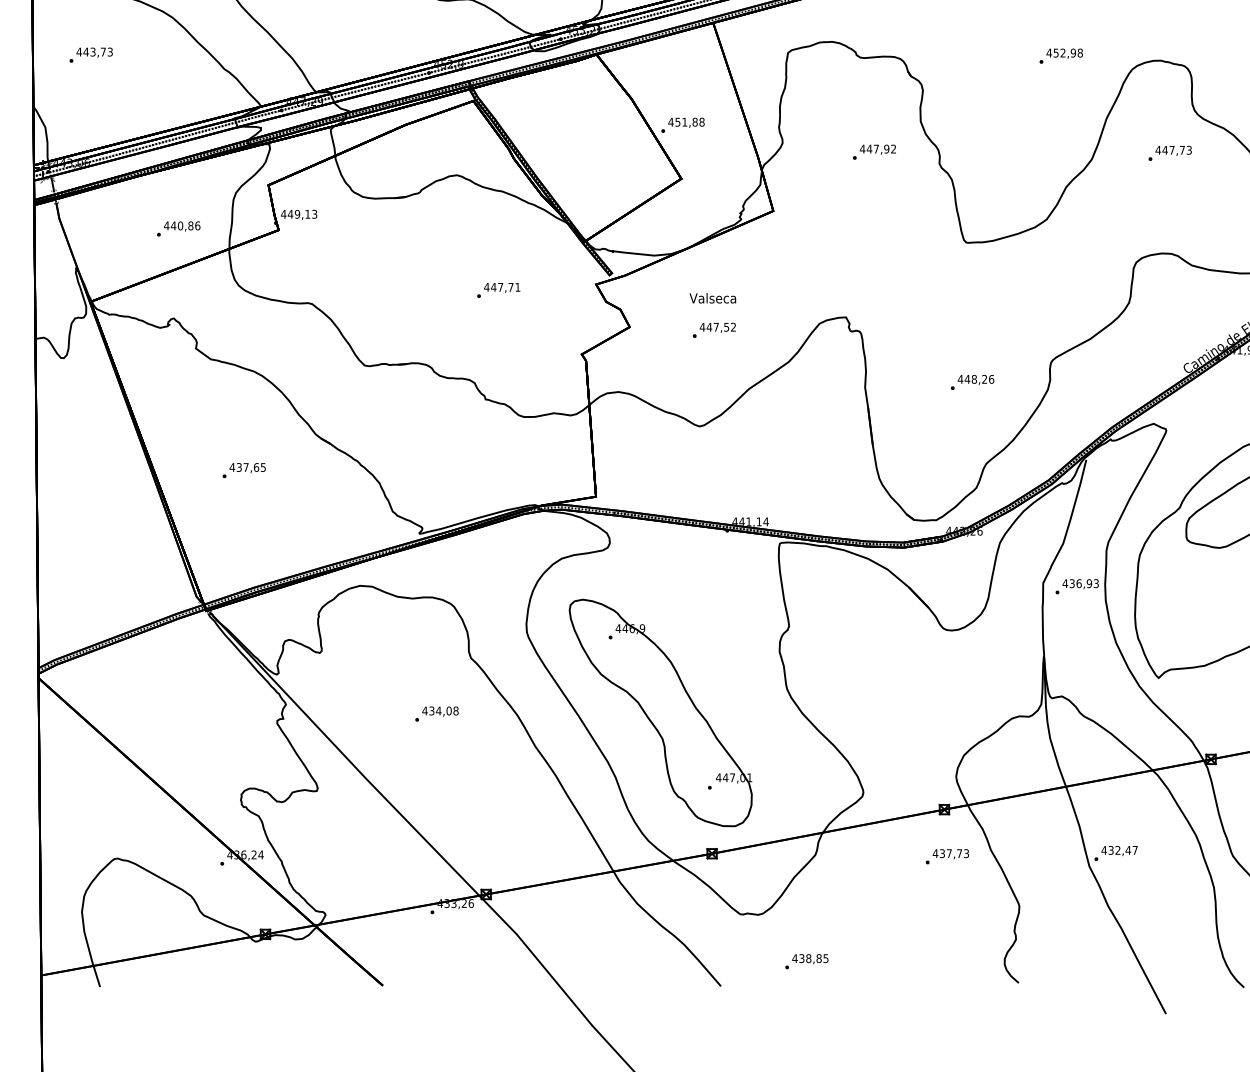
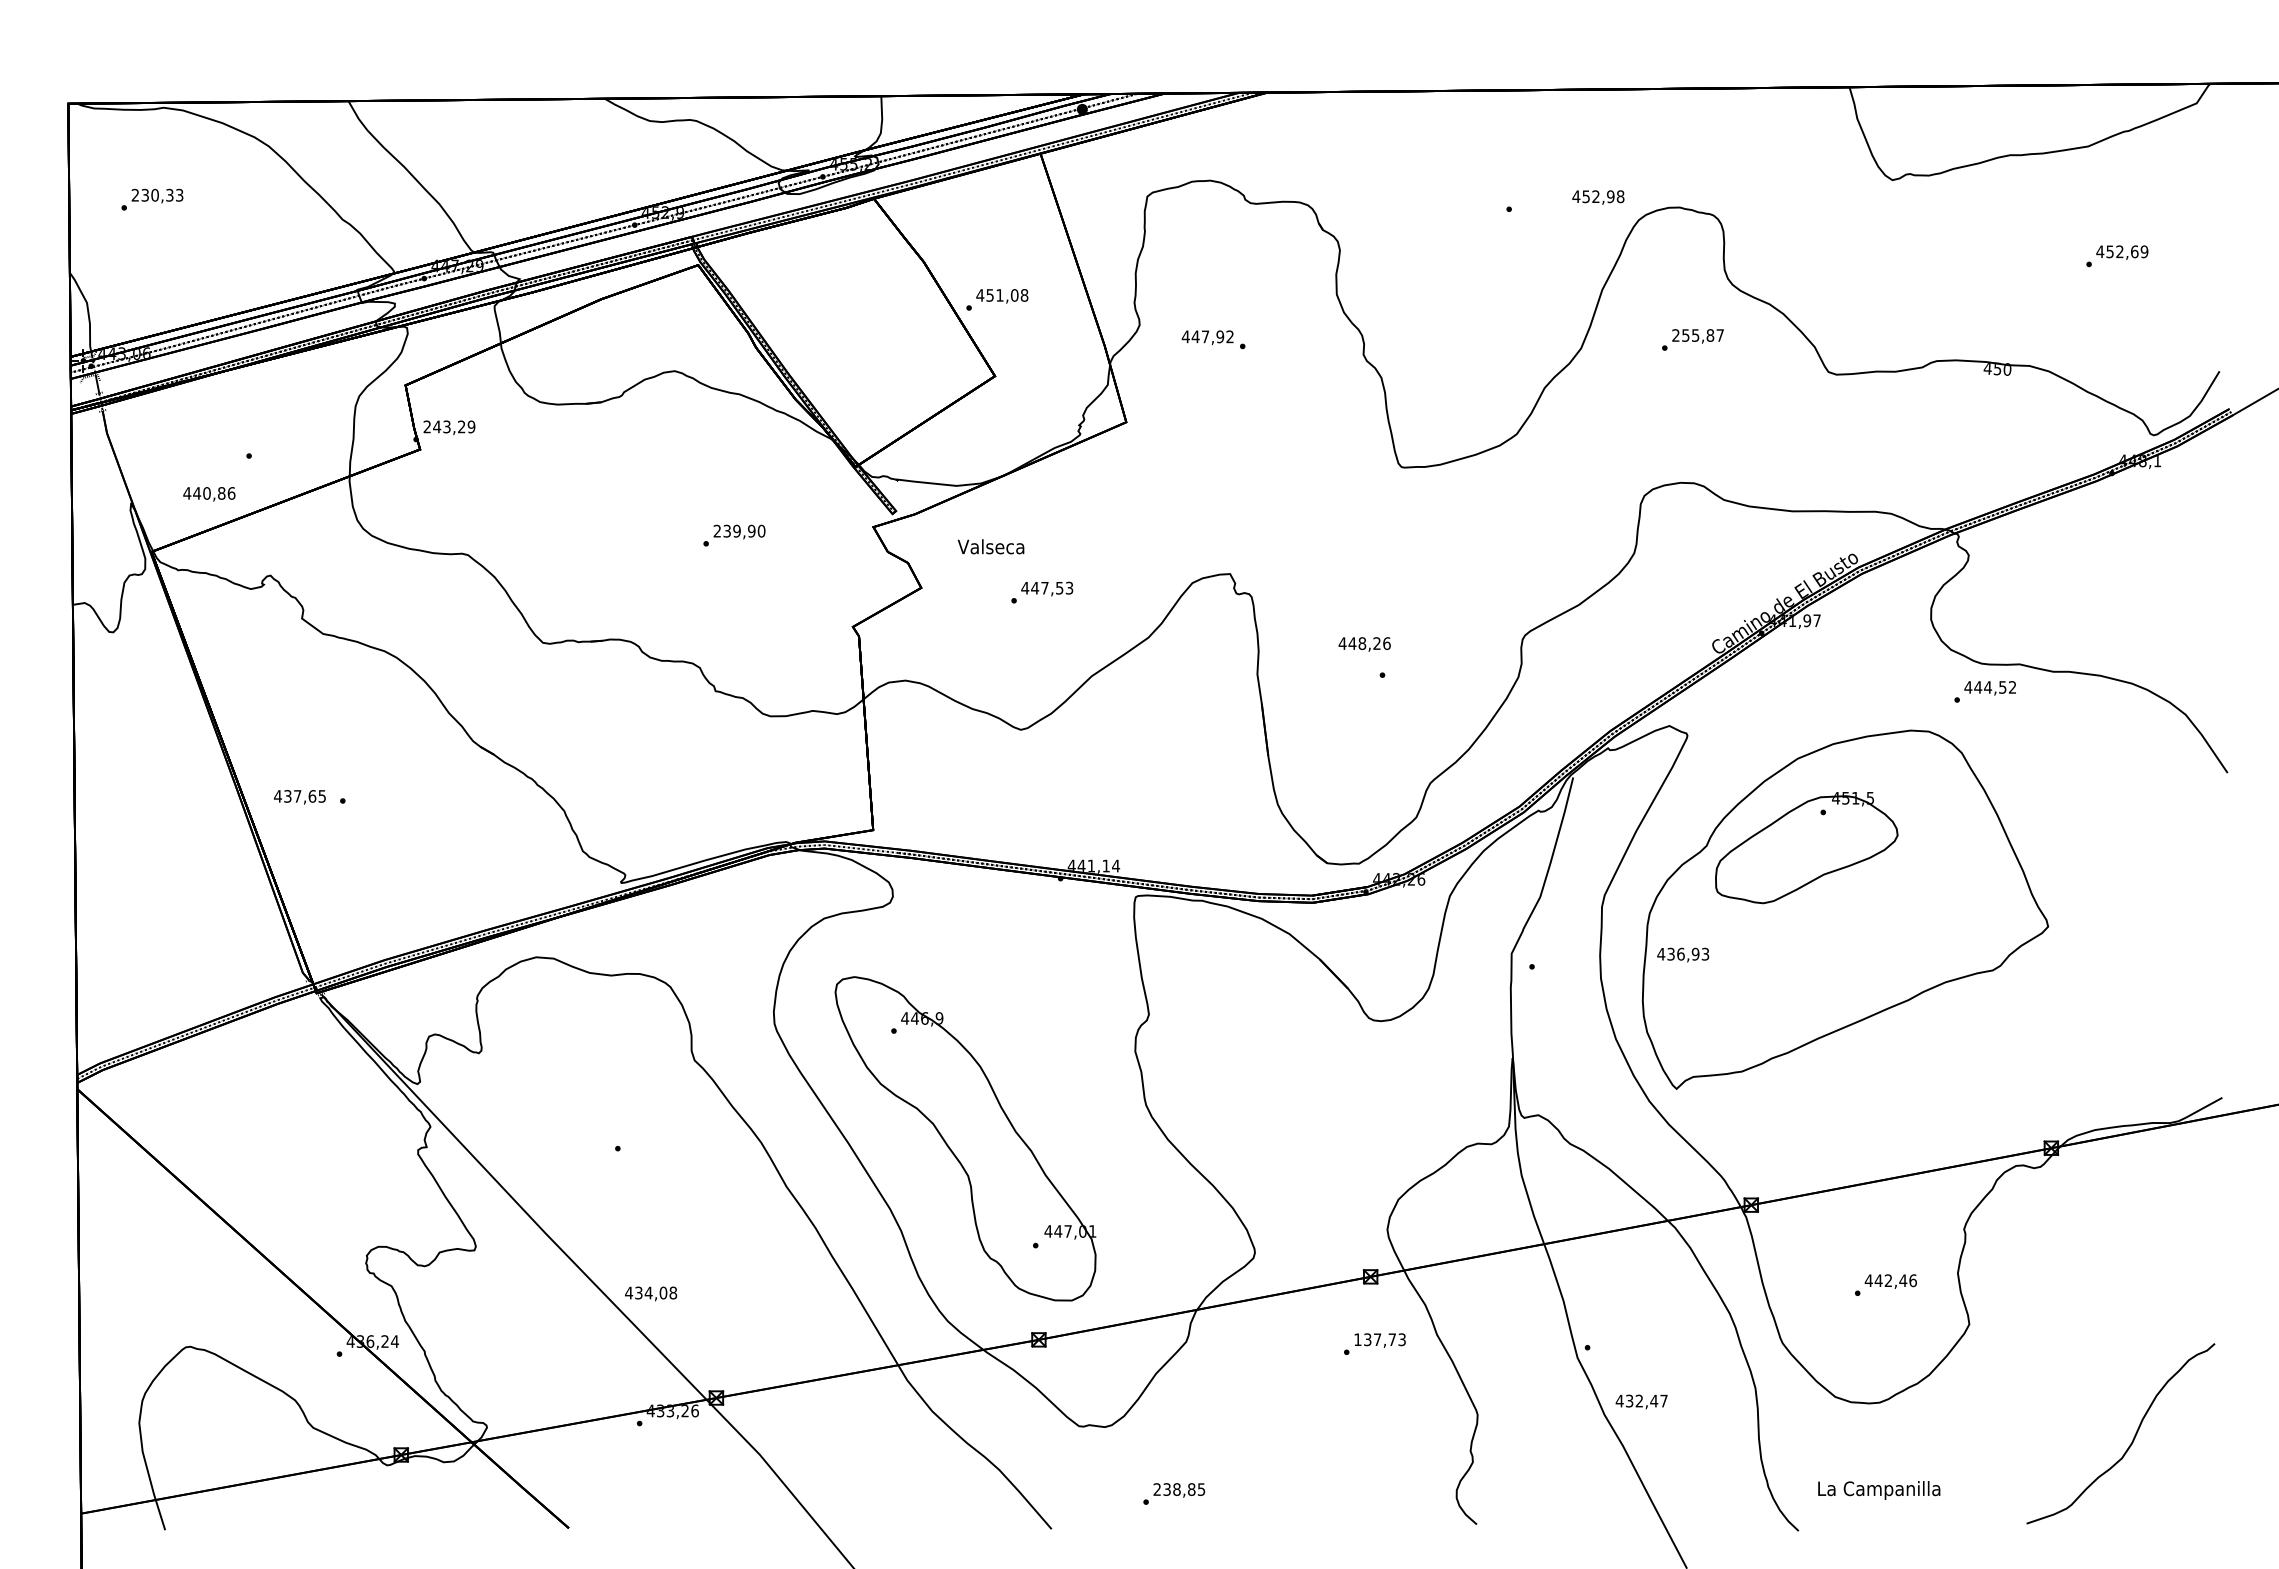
text: (91, 51) -> (152, 194), 443,73 -> 230,33
text: (1064, 53) -> (1598, 197), moved
text: (694, 122) -> (1014, 295), 451,88 -> 451,08
text: (877, 149) -> (1207, 337), moved
text: (1173, 150) -> (1697, 335), 447,73 -> 255,87
text: (299, 214) -> (449, 426), 449,13 -> 243,29
text: (182, 226) -> (209, 494), moved
text: (502, 286) -> (739, 530), 447,71 -> 239,90
text: (712, 298) -> (990, 546), moved
text: (733, 327) -> (1069, 588), 447,52 -> 447,53
text: (975, 380) -> (1364, 644), moved
text: (247, 468) -> (299, 797), moved
text: (1080, 583) -> (1683, 954), moved
text: (440, 711) -> (651, 1293), moved
text: (1119, 850) -> (1641, 1401), moved
text: (935, 853) -> (1357, 1339), 437,73 -> 137,73
text: (795, 958) -> (1157, 1489), 438,85 -> 238,85

